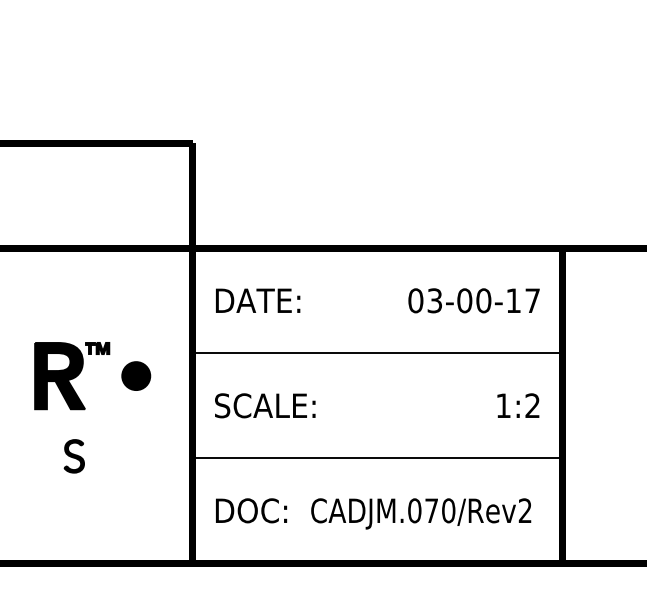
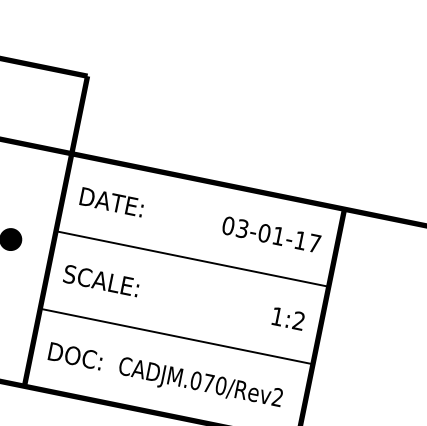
text: (483, 300) -> (278, 235), 03-00-17 -> 03-01-17

